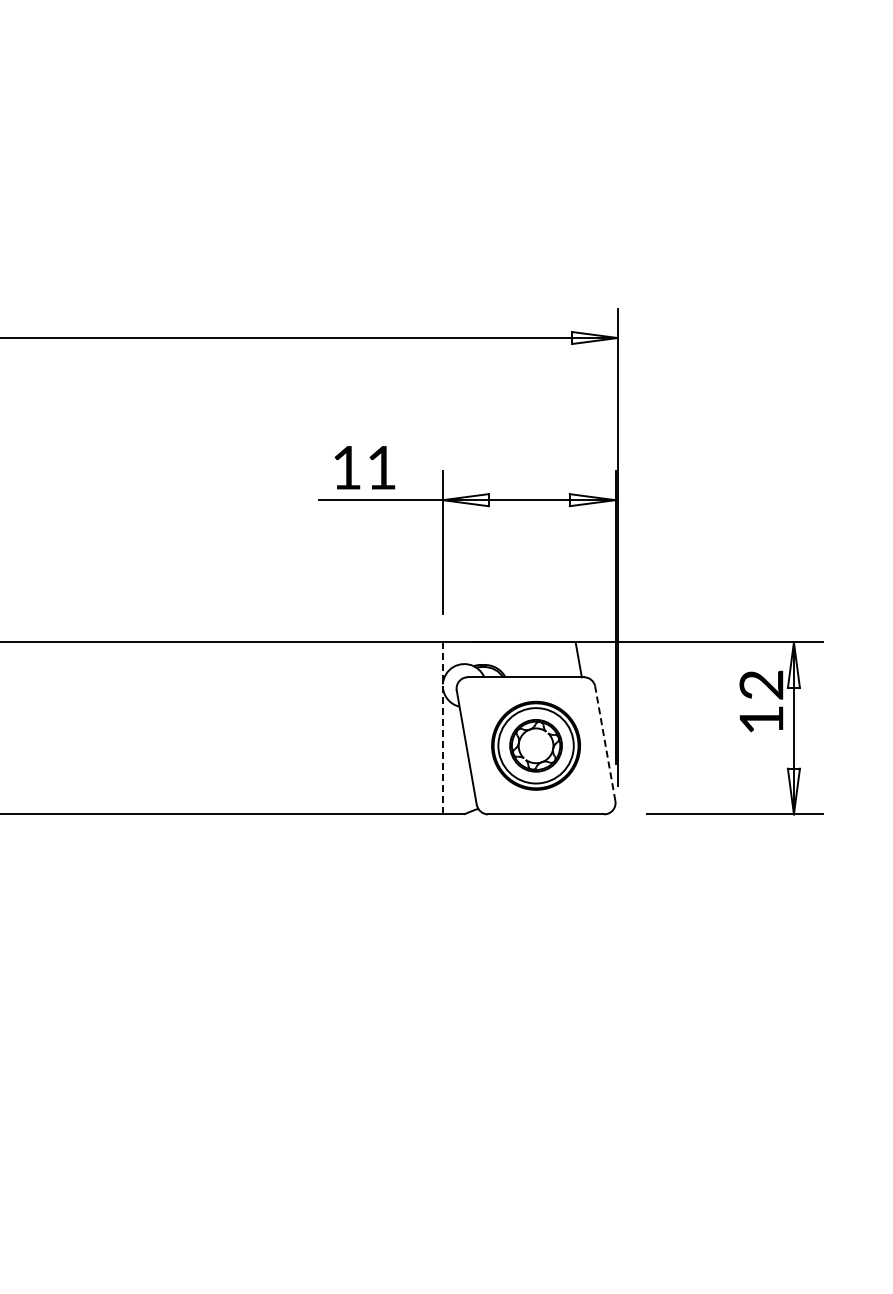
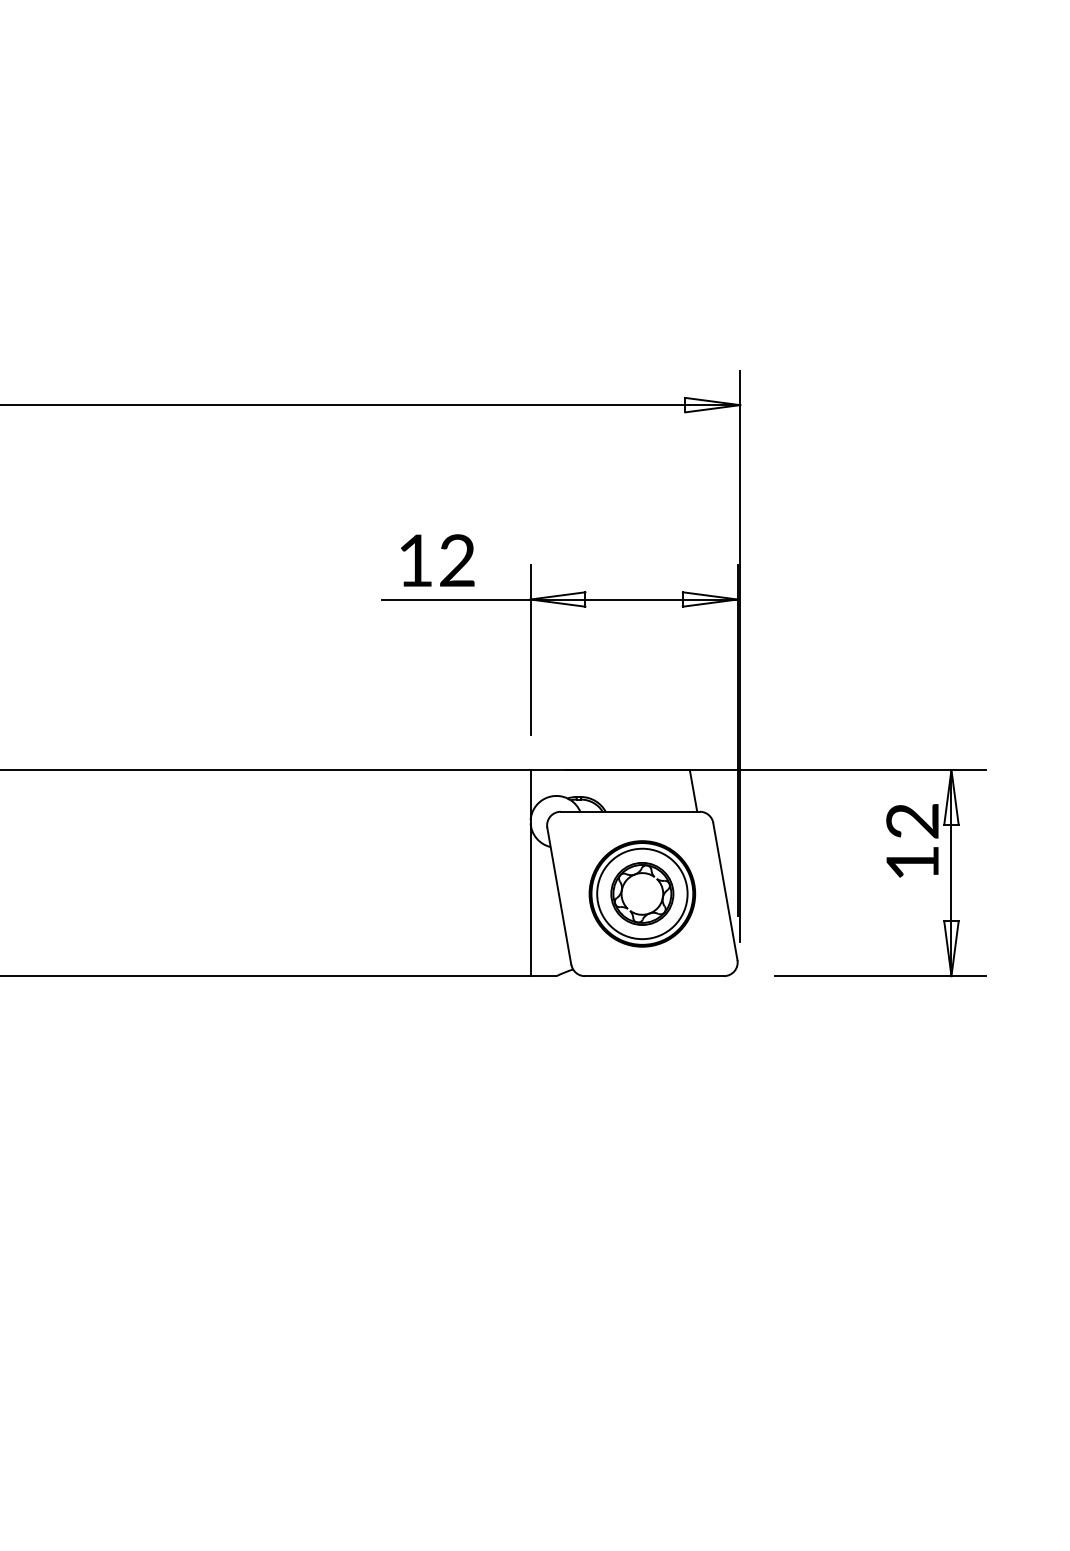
text: (381, 467) -> (457, 560), 11 -> 12
line: (442, 728) -> (530, 873), dashed -> solid
line: (605, 743) -> (725, 891), dashed -> solid

